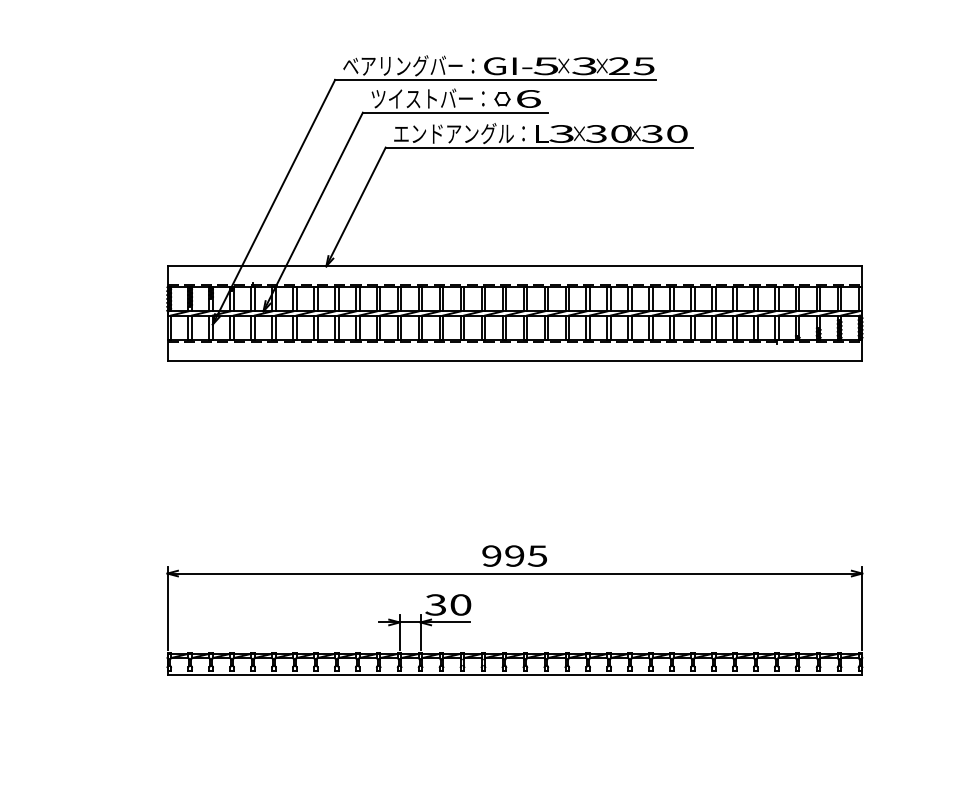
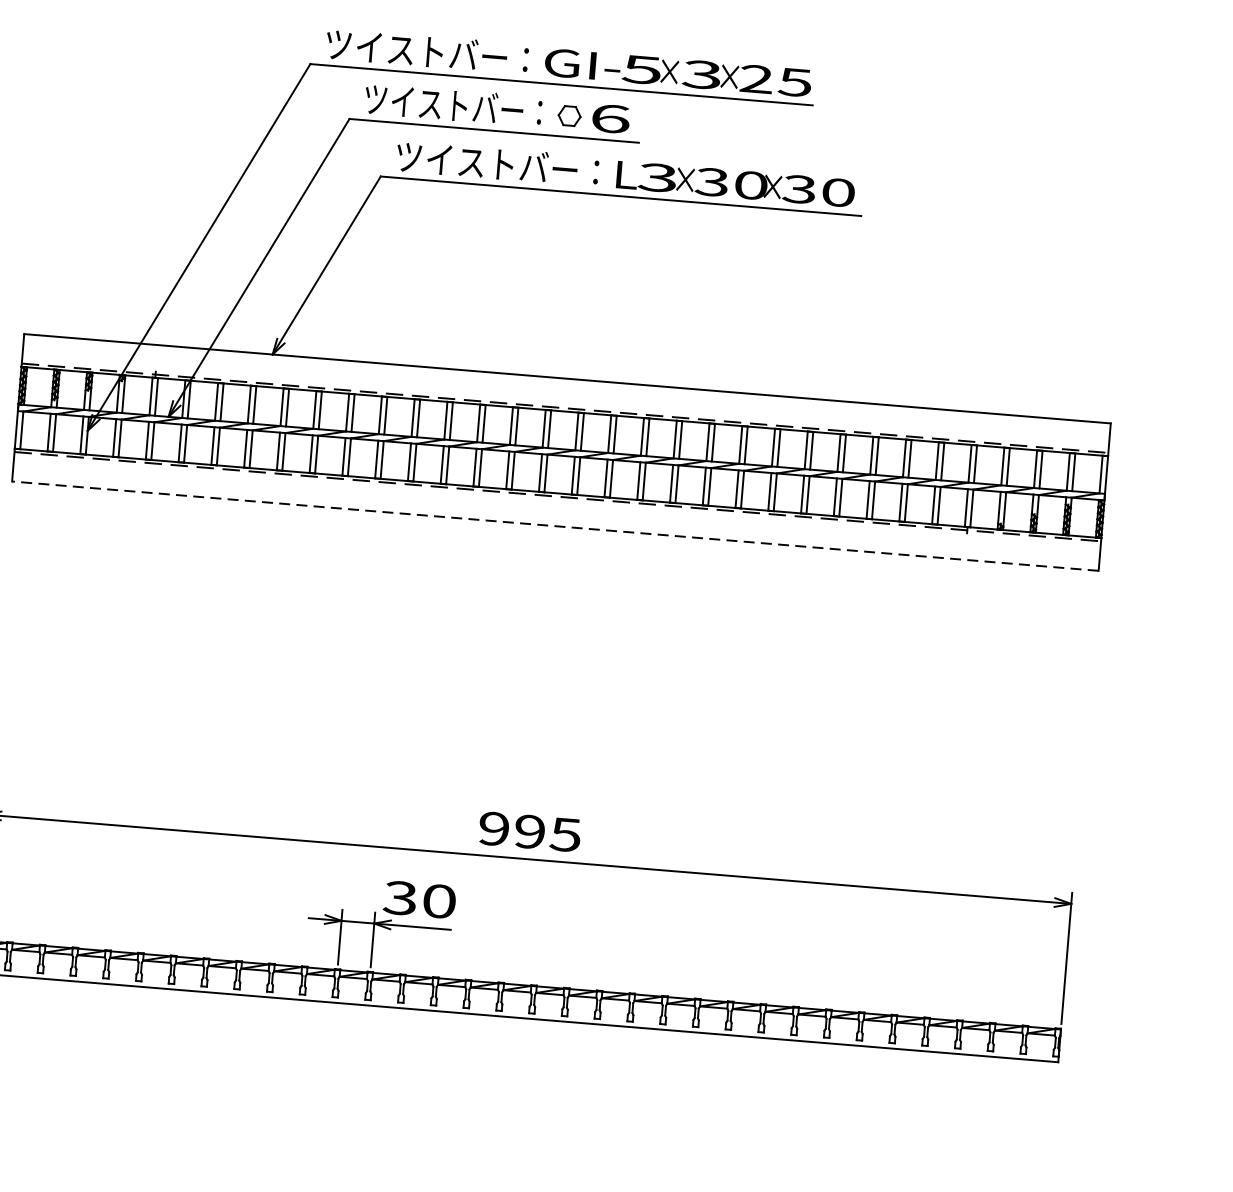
text: (408, 65) -> (426, 51), ベアリングバー： -> ツイストバー：
text: (459, 133) -> (497, 163), エンドアングル： -> ツイストバー：
line: (514, 360) -> (554, 525), solid -> dashed

